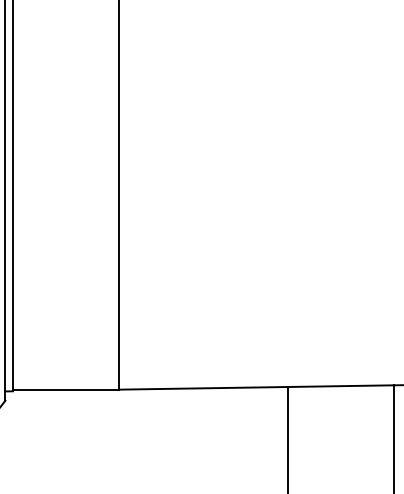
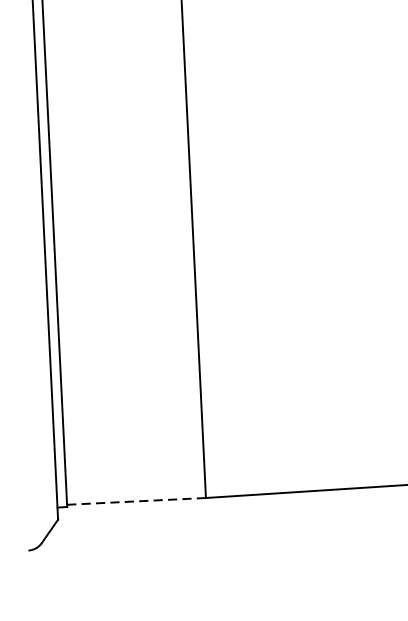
line: (65, 389) -> (136, 501), solid -> dashed

